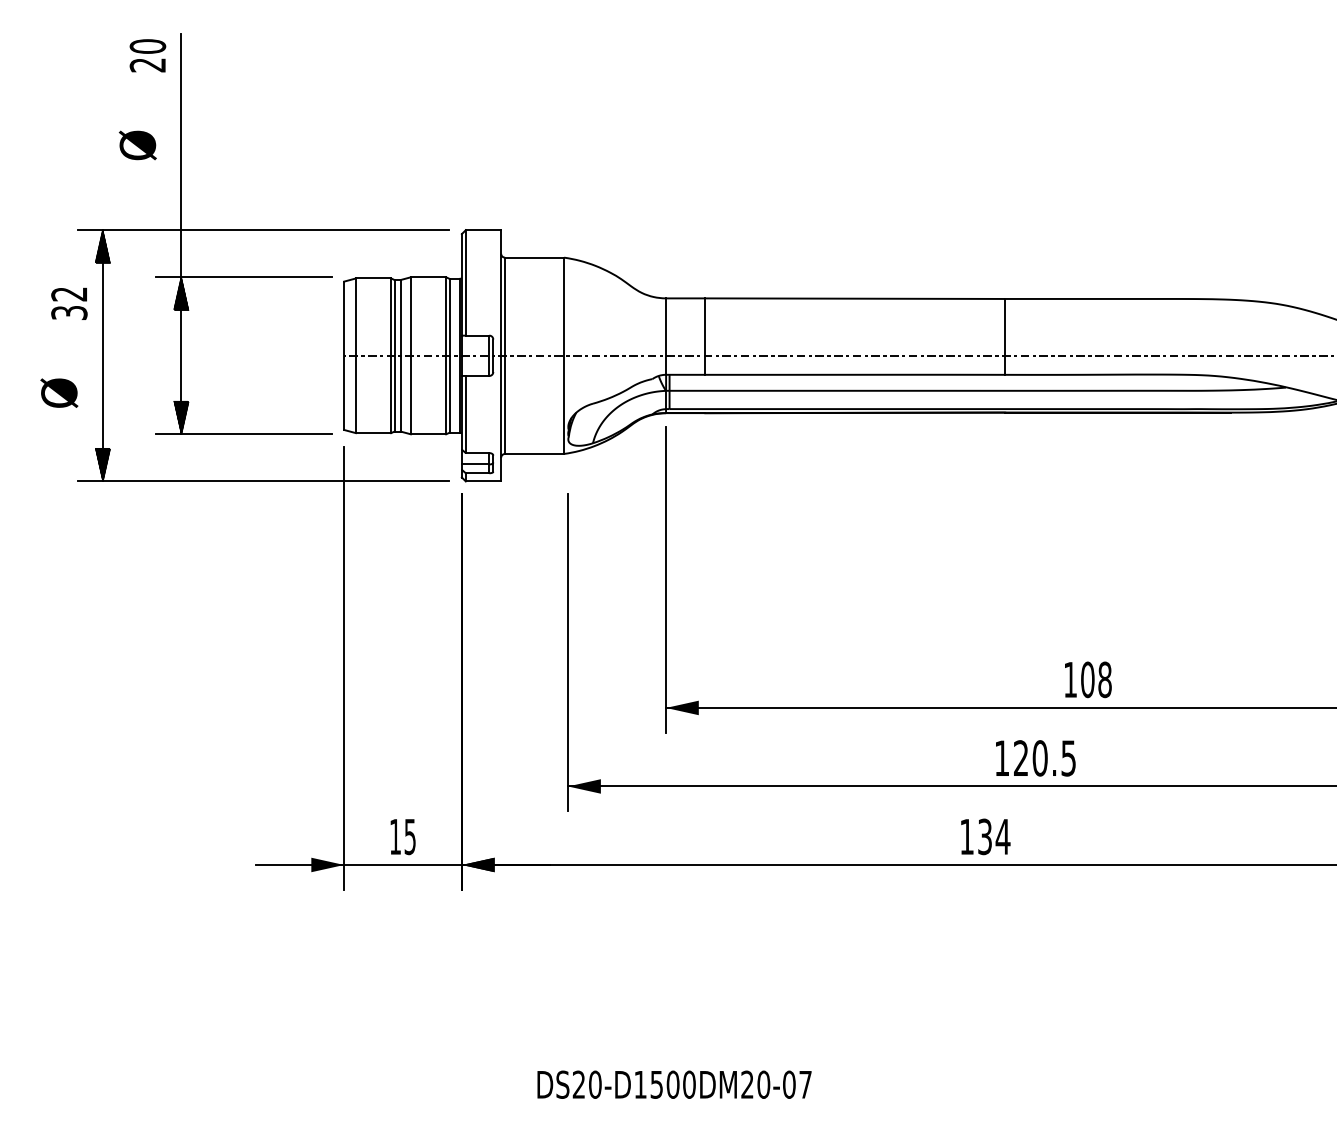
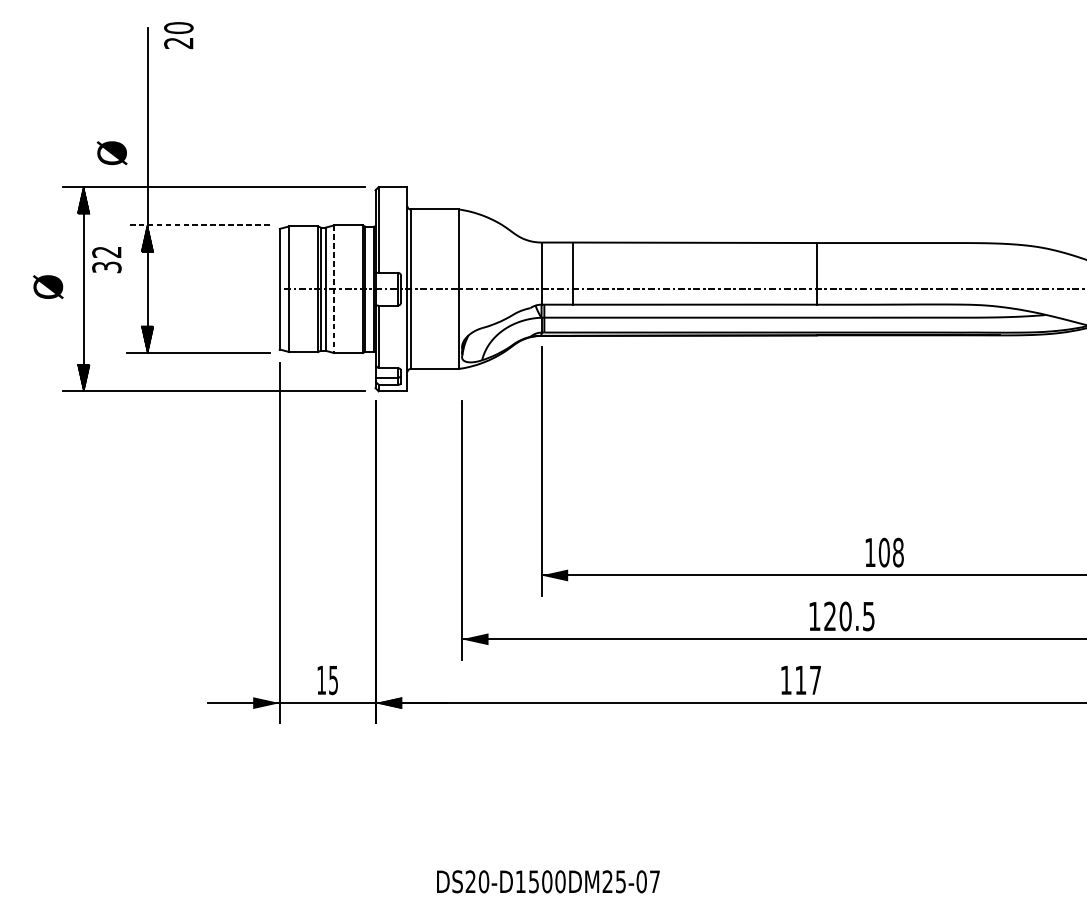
text: (147, 55) -> (178, 35), moved
text: (137, 145) -> (111, 153), moved
line: (244, 277) -> (198, 225), solid -> dashed
text: (69, 303) -> (106, 259), moved
line: (410, 355) -> (333, 288), solid -> dashed
text: (59, 392) -> (48, 286), moved
text: (994, 836) -> (808, 679), 134 -> 117
text: (763, 1084) -> (620, 881), DS20-D1500DM20-07 -> DS20-D1500DM25-07

